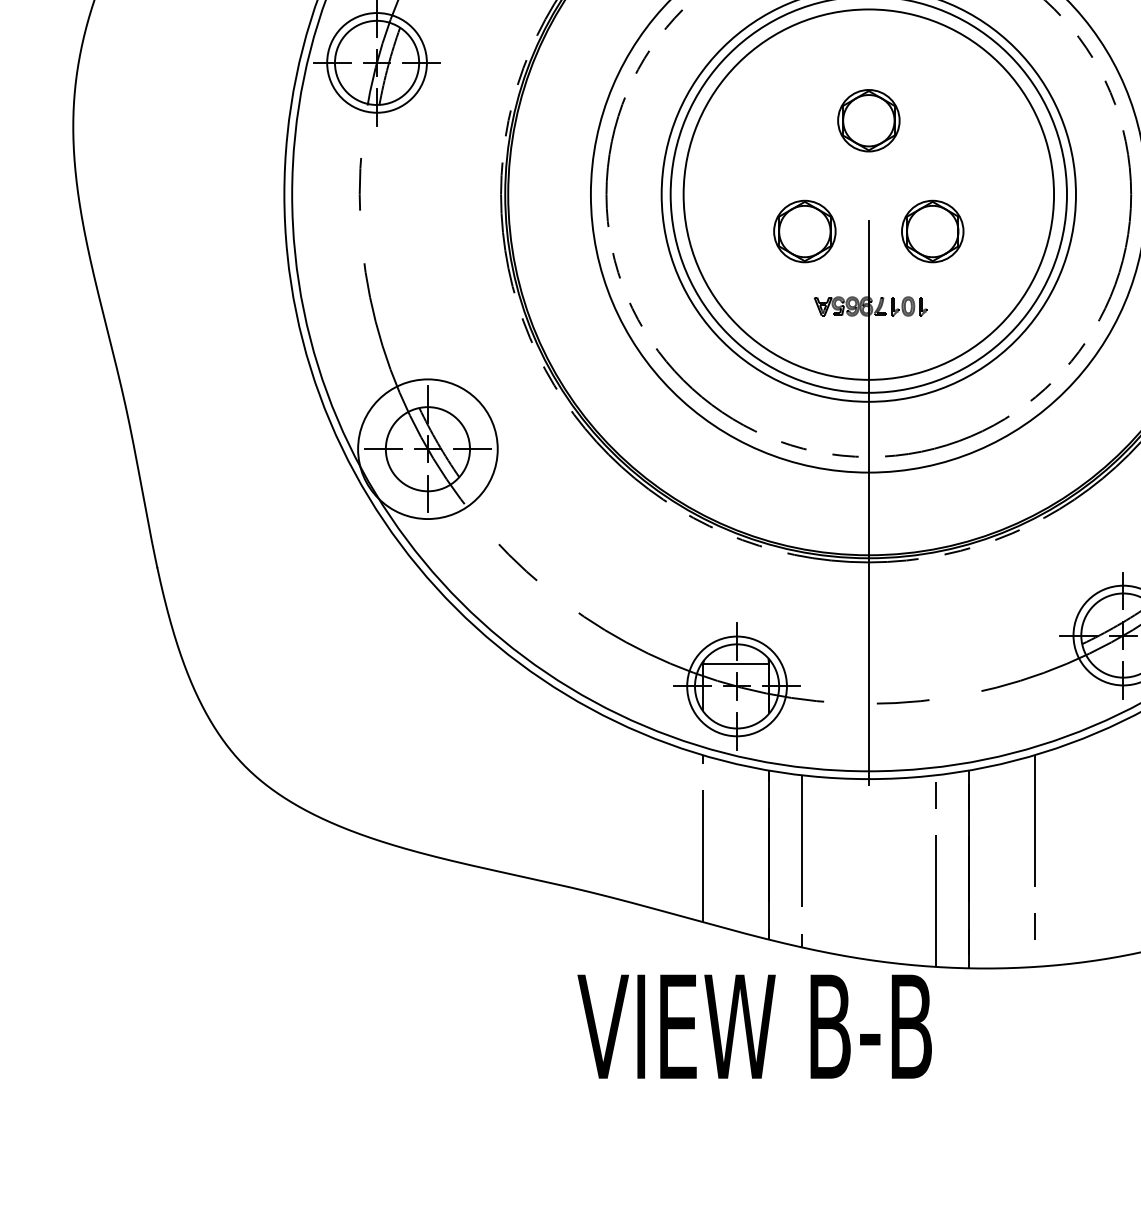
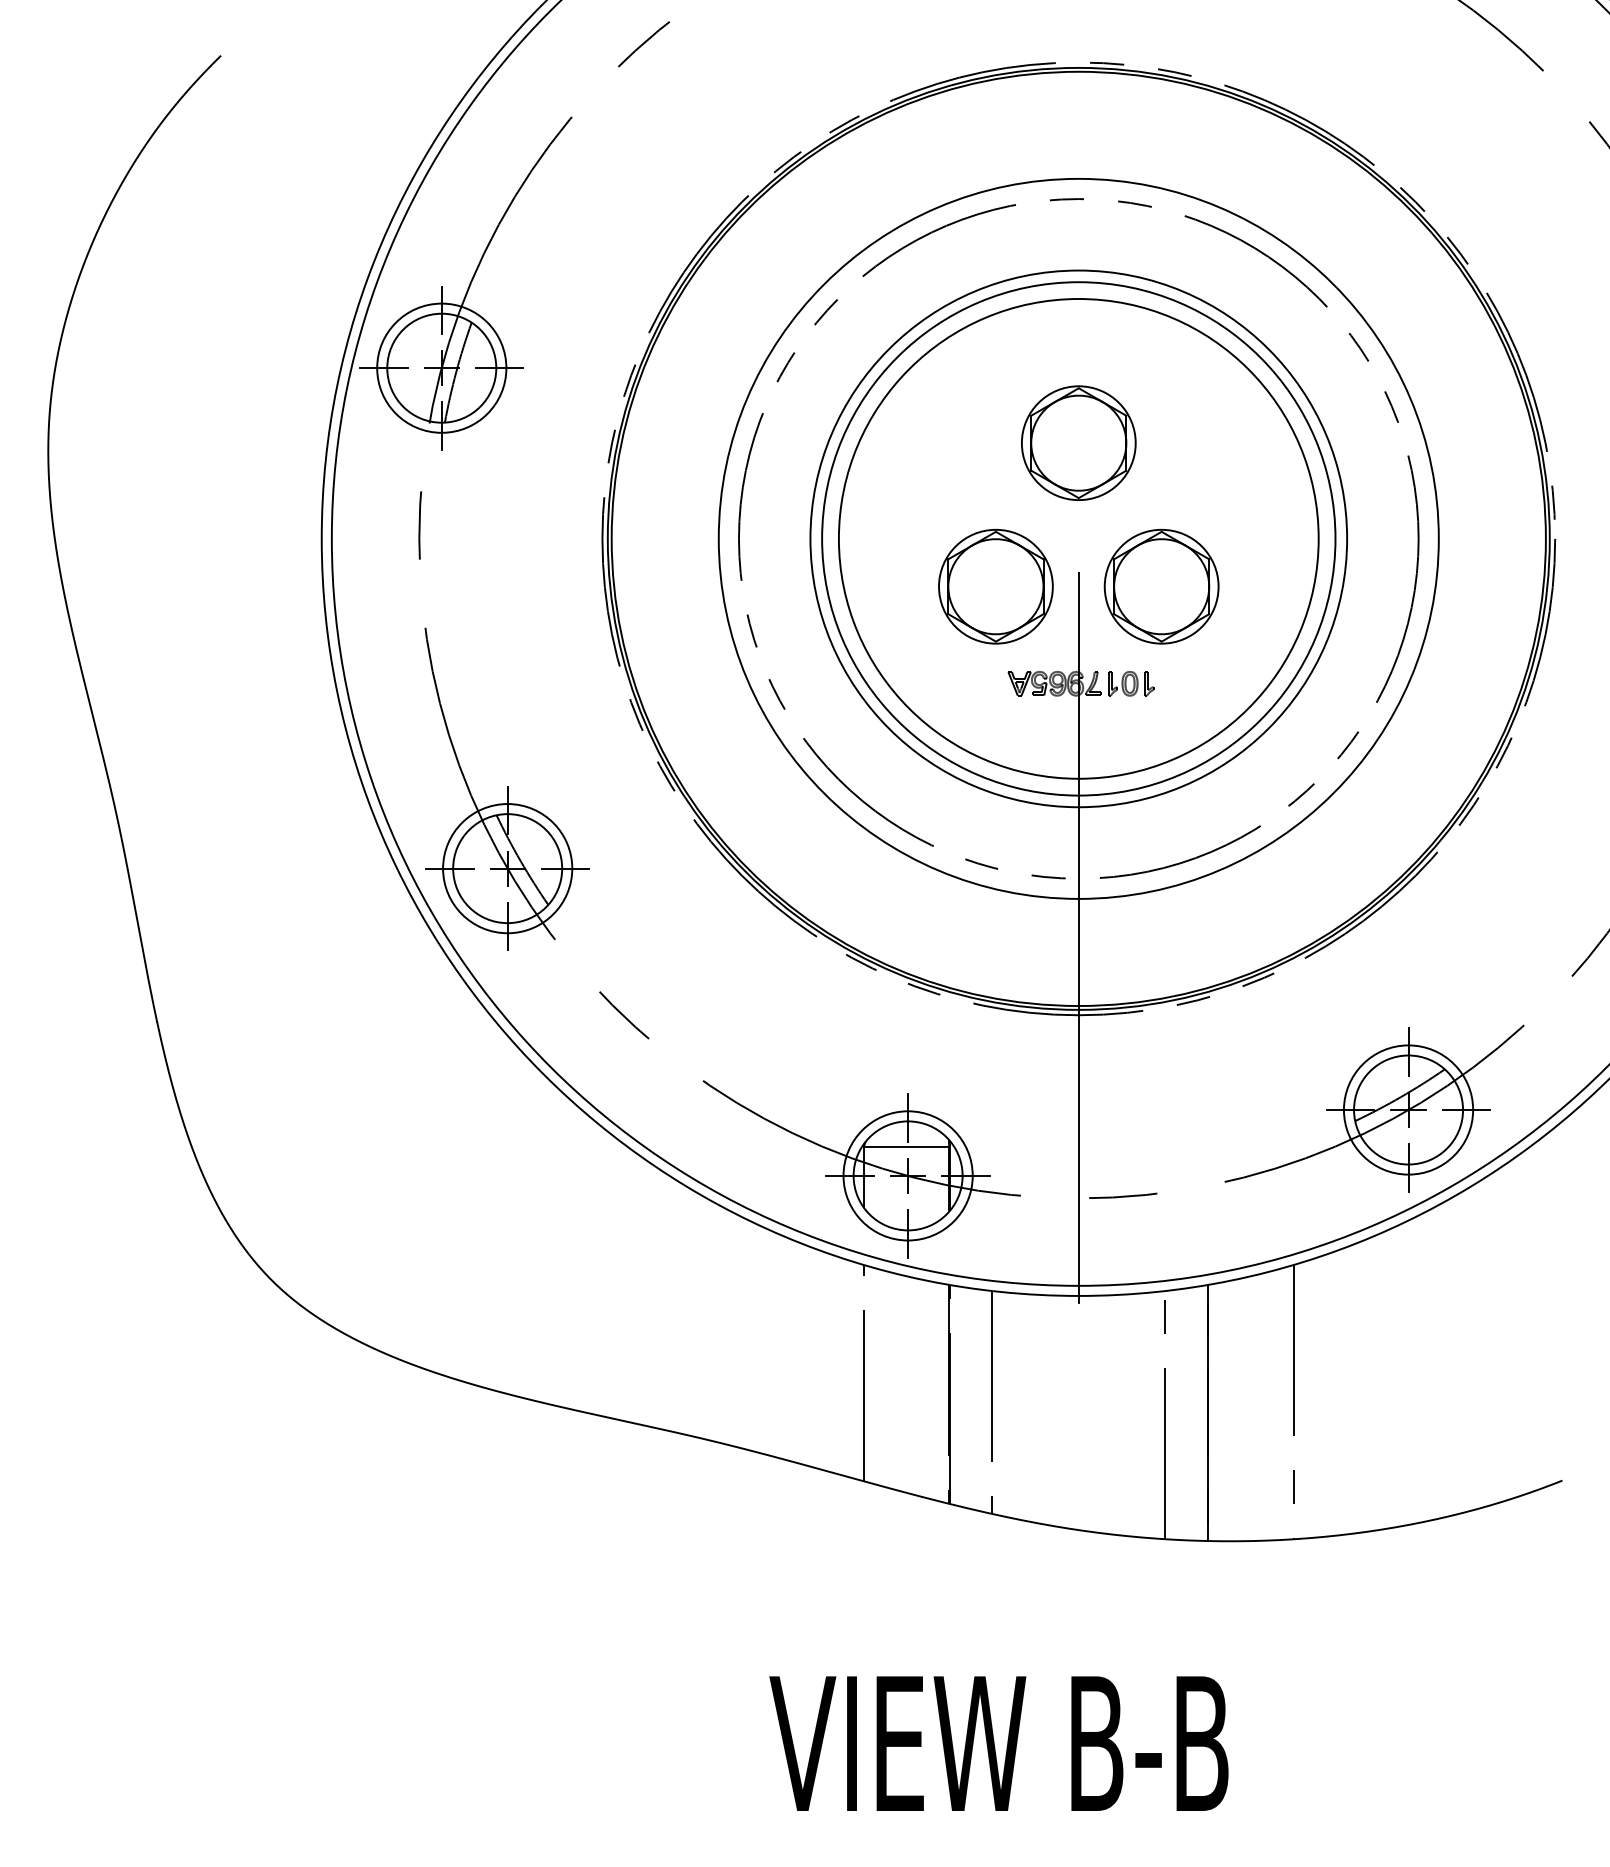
part: (868, 120) -> (1078, 442), size x1.43
part: (804, 231) -> (995, 586), size x1.43
part: (932, 231) -> (1161, 586), size x1.43
circle: (427, 449) -> (507, 868), size x0.71
text: (754, 1026) -> (998, 1743), moved

